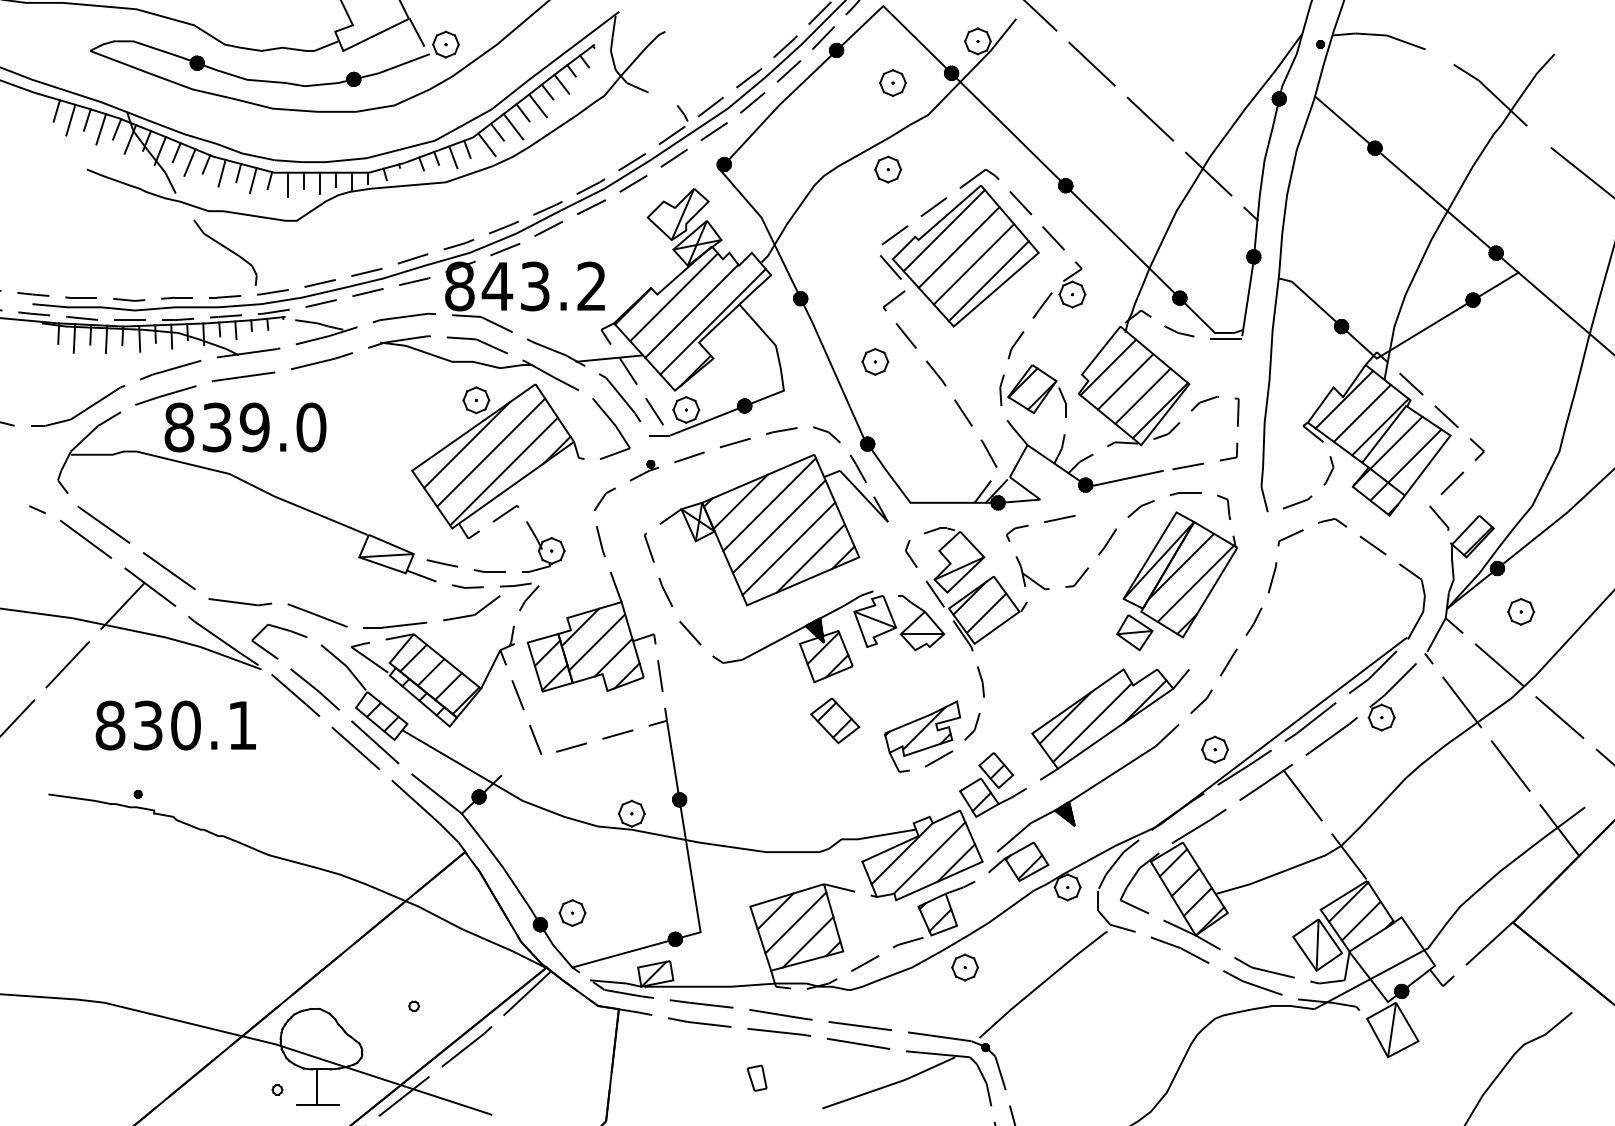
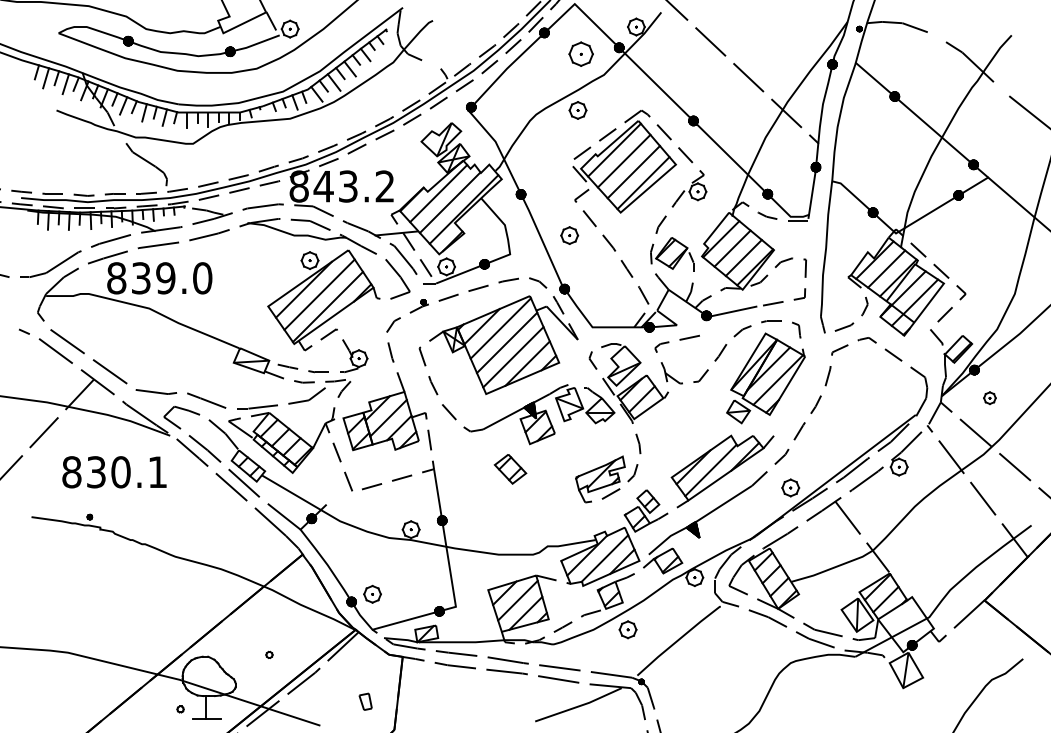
part: (892, 82) -> (580, 53), size x1.4
part: (1520, 610) -> (989, 397), size x0.7
part: (835, 721) -> (510, 469), moved
part: (756, 1077) -> (365, 701), moved

